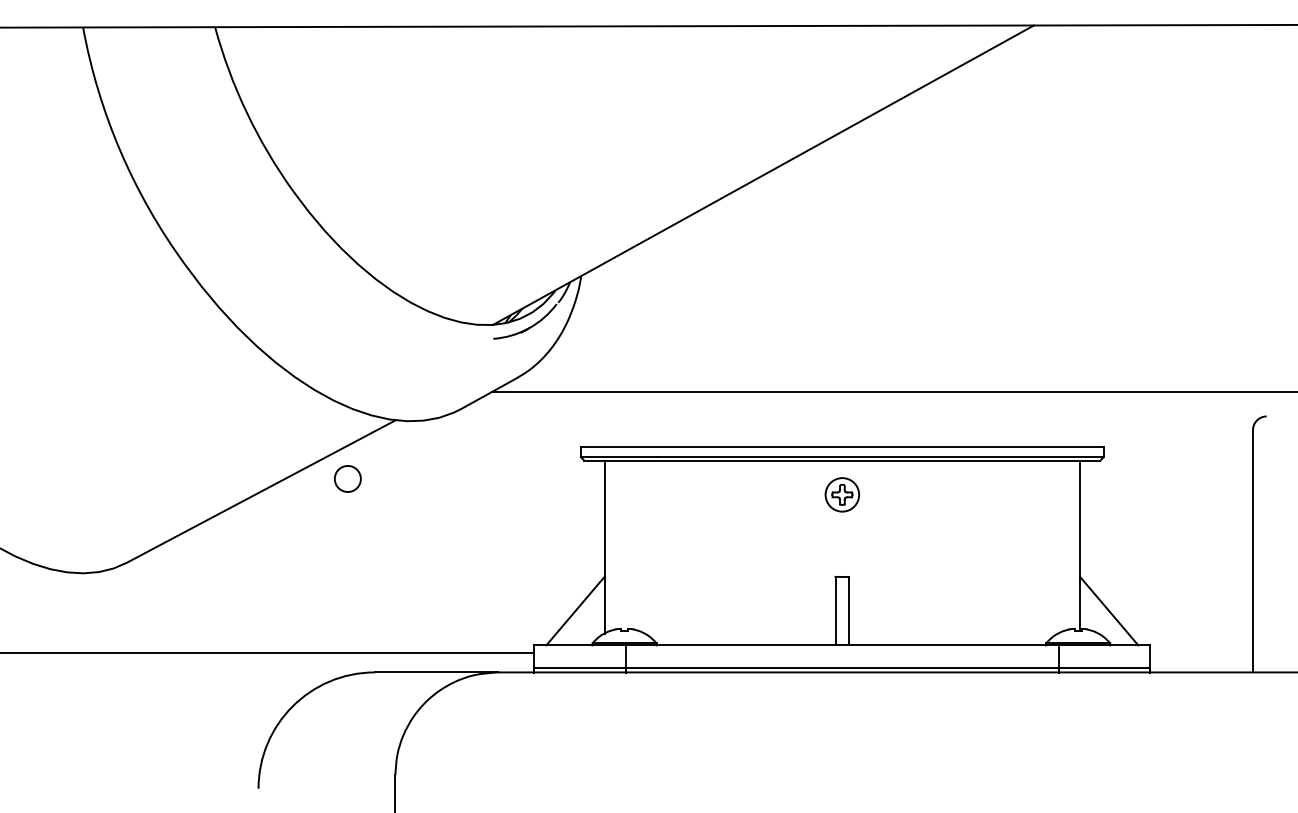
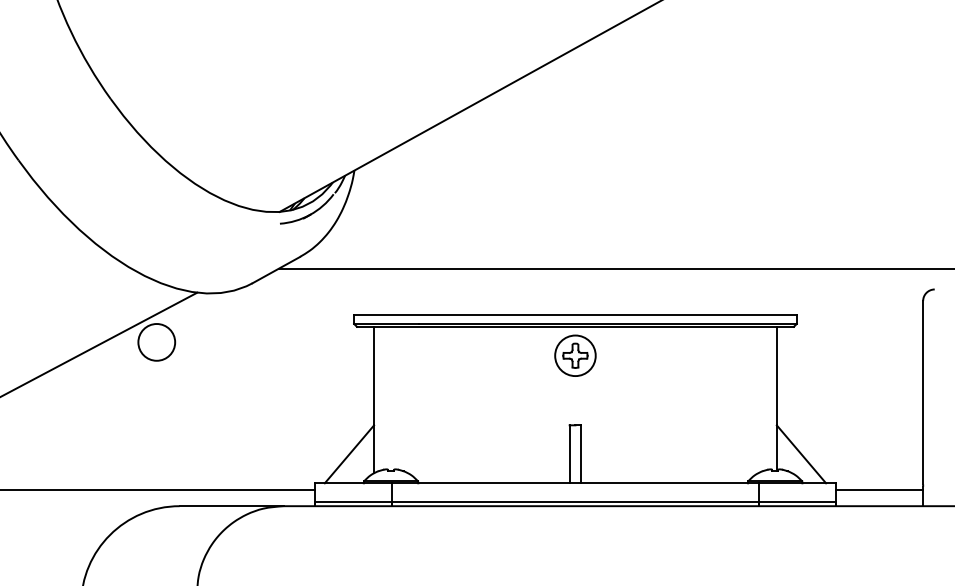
circle: (347, 478) -> (156, 341), size x1.67
part: (842, 494) -> (575, 355), size x1.43
line: (1201, 652) -> (879, 489), added

